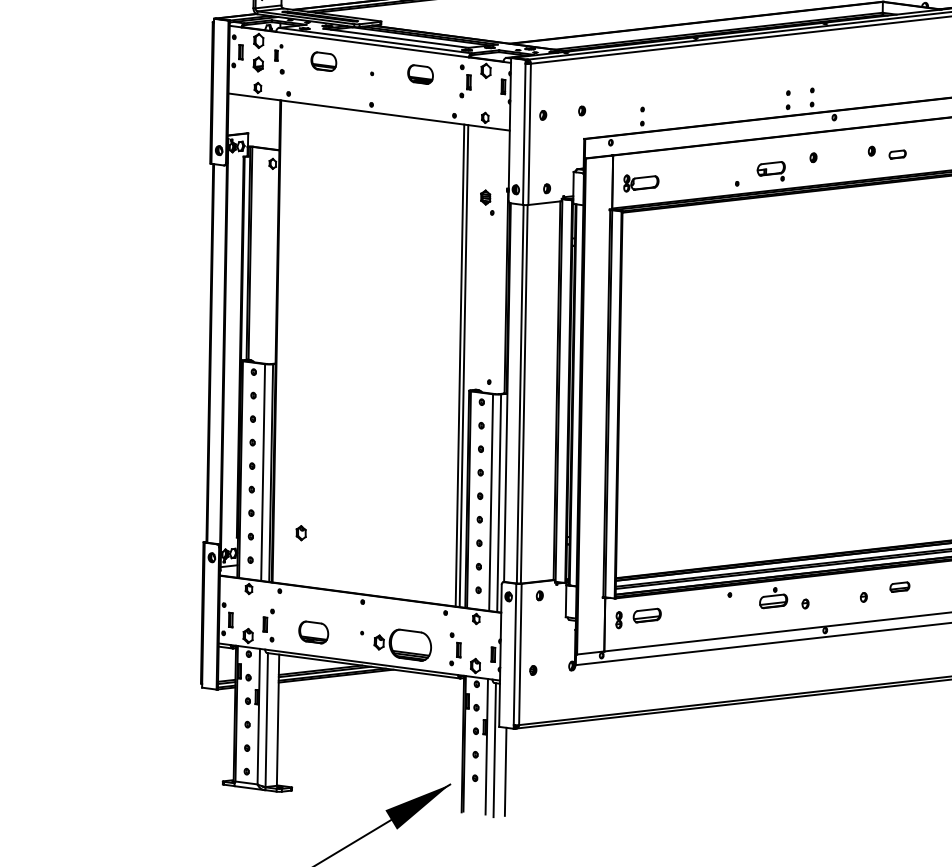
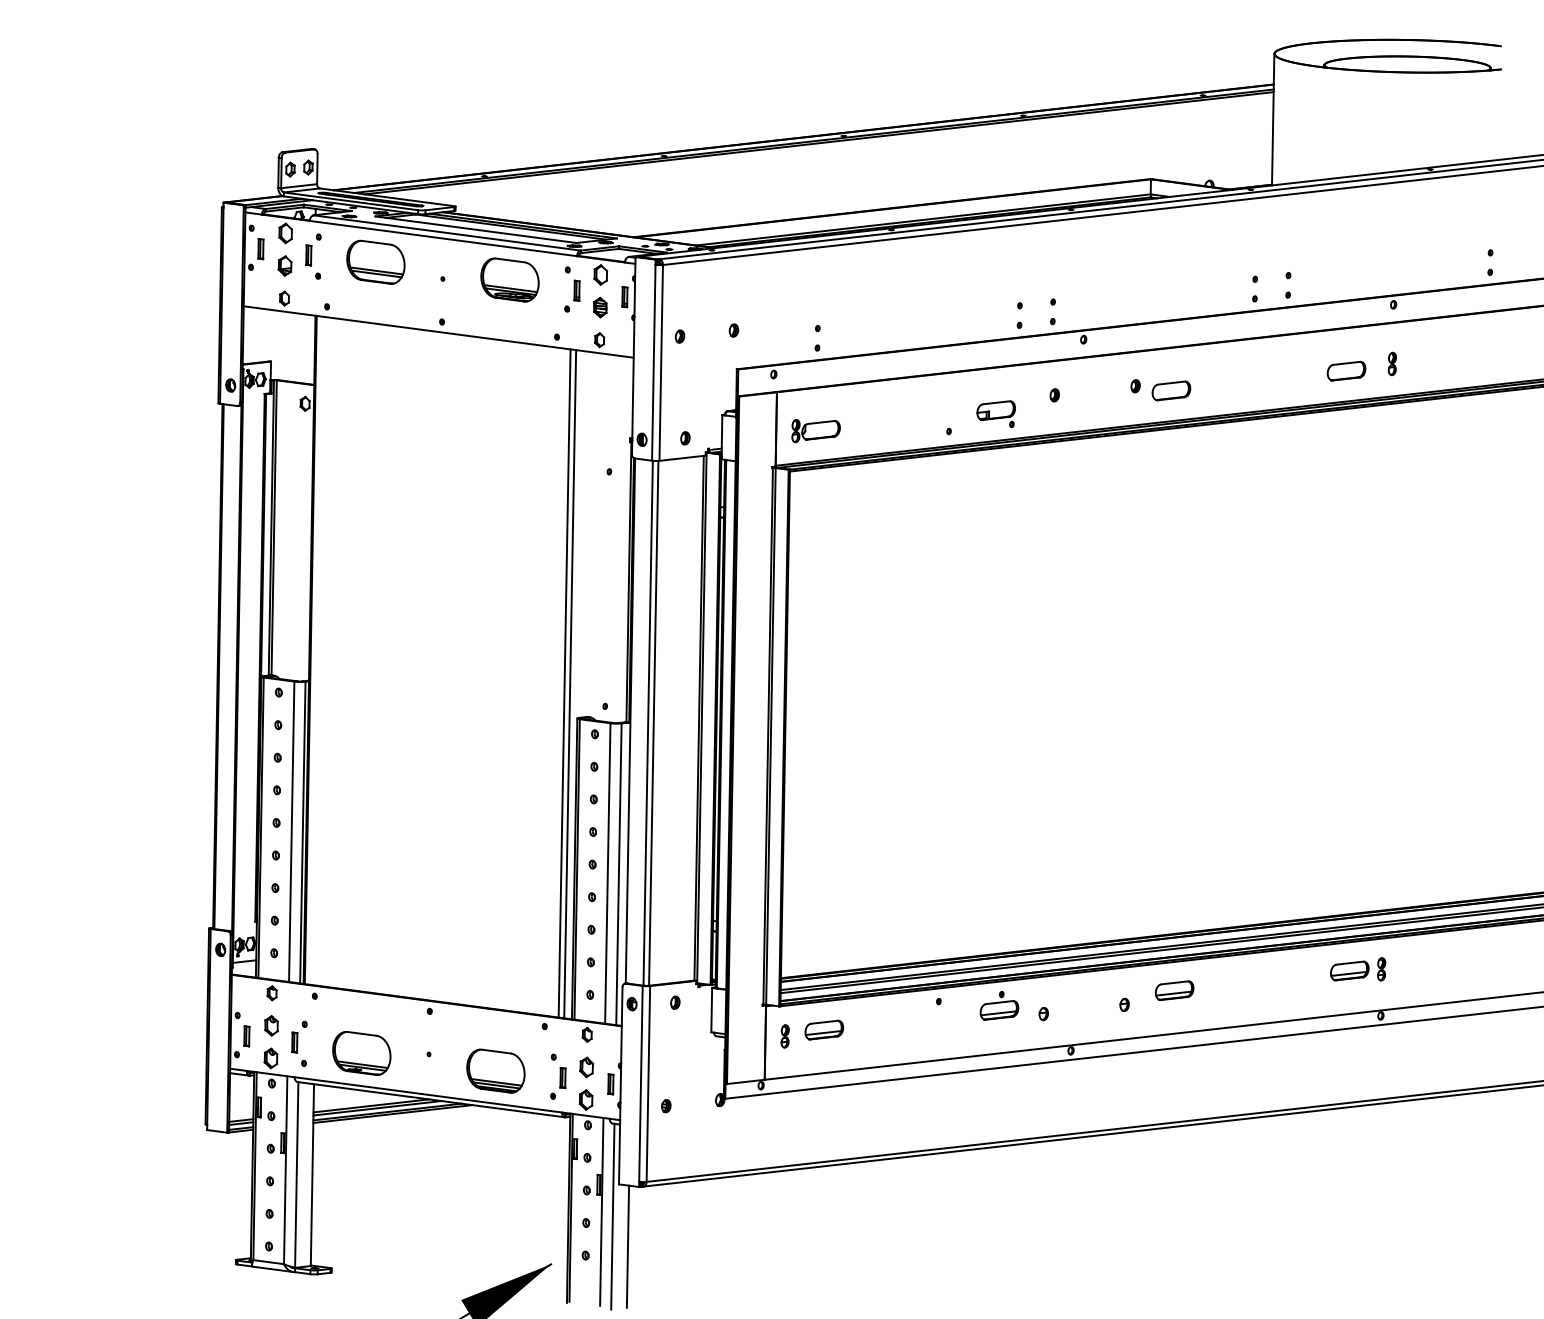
part: (278, 52) -> (313, 249), size x1.43
part: (323, 61) -> (375, 261), size x1.67
part: (420, 74) -> (509, 279), size x1.67
part: (897, 154) -> (1171, 390), size x1.67
part: (485, 197) -> (600, 307), moved
part: (301, 532) -> (271, 1025), moved
part: (899, 587) -> (1174, 990), size x1.43
part: (313, 632) -> (361, 1053), size x1.43
part: (379, 642) -> (586, 1067), moved

